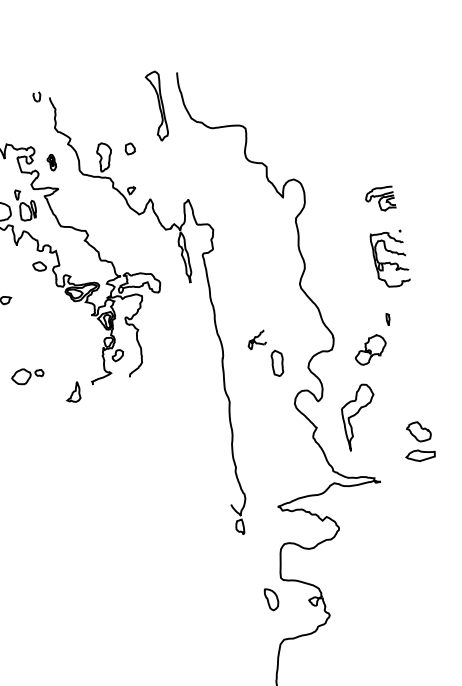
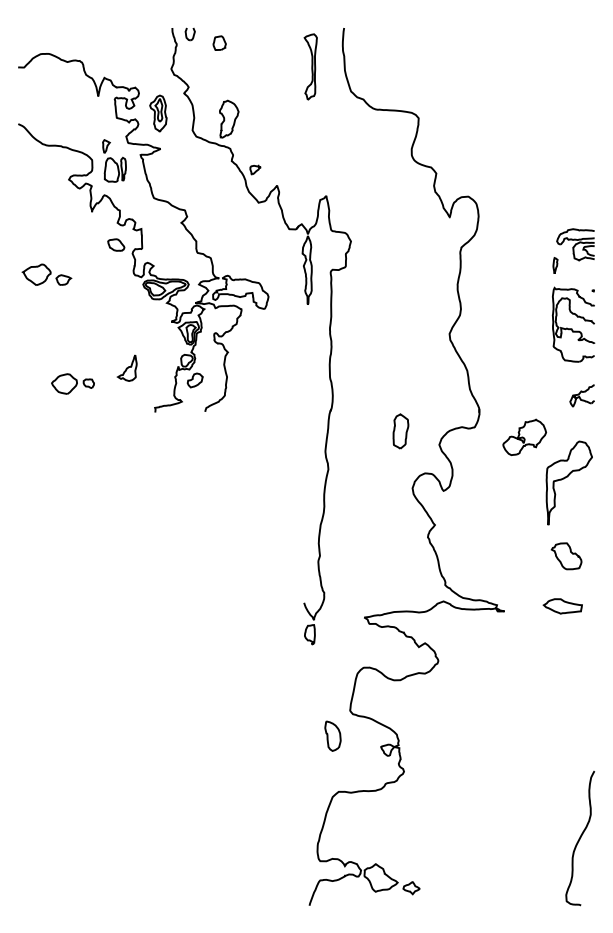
part: (36, 97) -> (189, 34), moved
part: (157, 105) -> (310, 66), size x0.71
part: (129, 148) -> (219, 42), moved
part: (51, 162) -> (158, 113), size x1.67
part: (388, 319) -> (555, 265), moved
part: (256, 340) -> (581, 395), moved
part: (72, 392) -> (126, 367), moved
part: (359, 416) -> (568, 482), moved
part: (420, 455) -> (562, 606), moved

